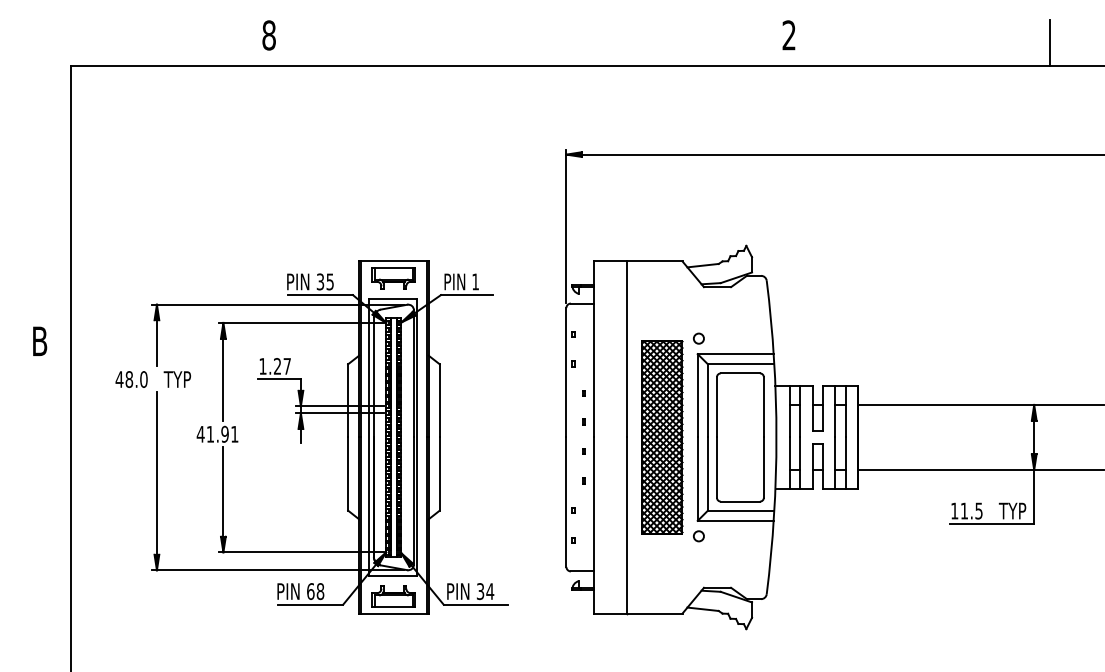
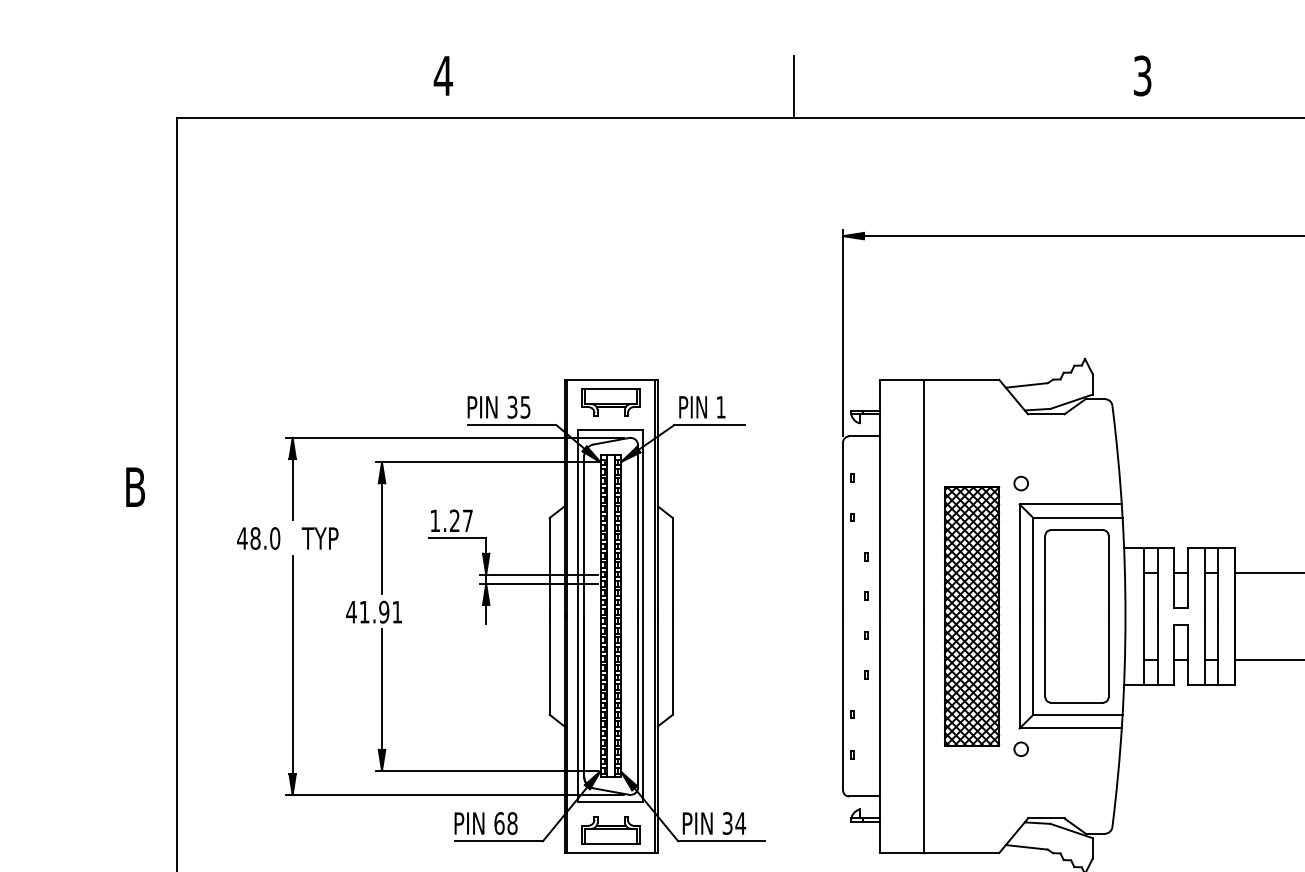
text: (268, 35) -> (442, 76), 8 -> 4
text: (788, 35) -> (1141, 76), 2 -> 3
line: (529, 43) -> (793, 86), added

